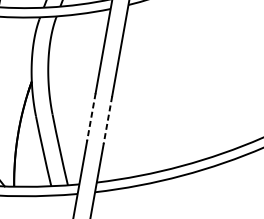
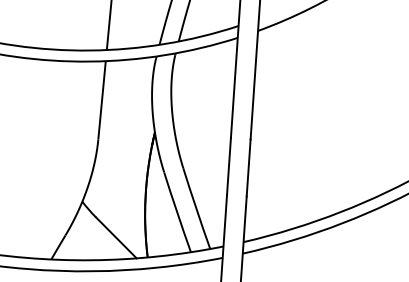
line: (90, 117) -> (228, 166), dashed -> solid
line: (107, 119) -> (248, 167), dashed -> solid

